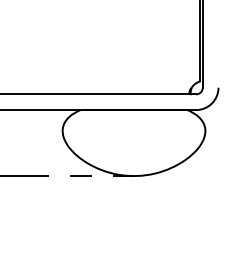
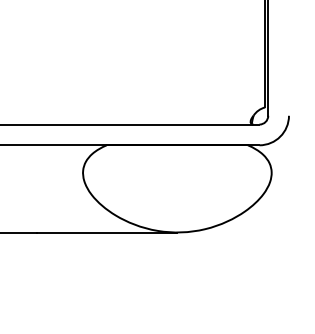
line: (80, 176) -> (106, 232), dashed -> solid

